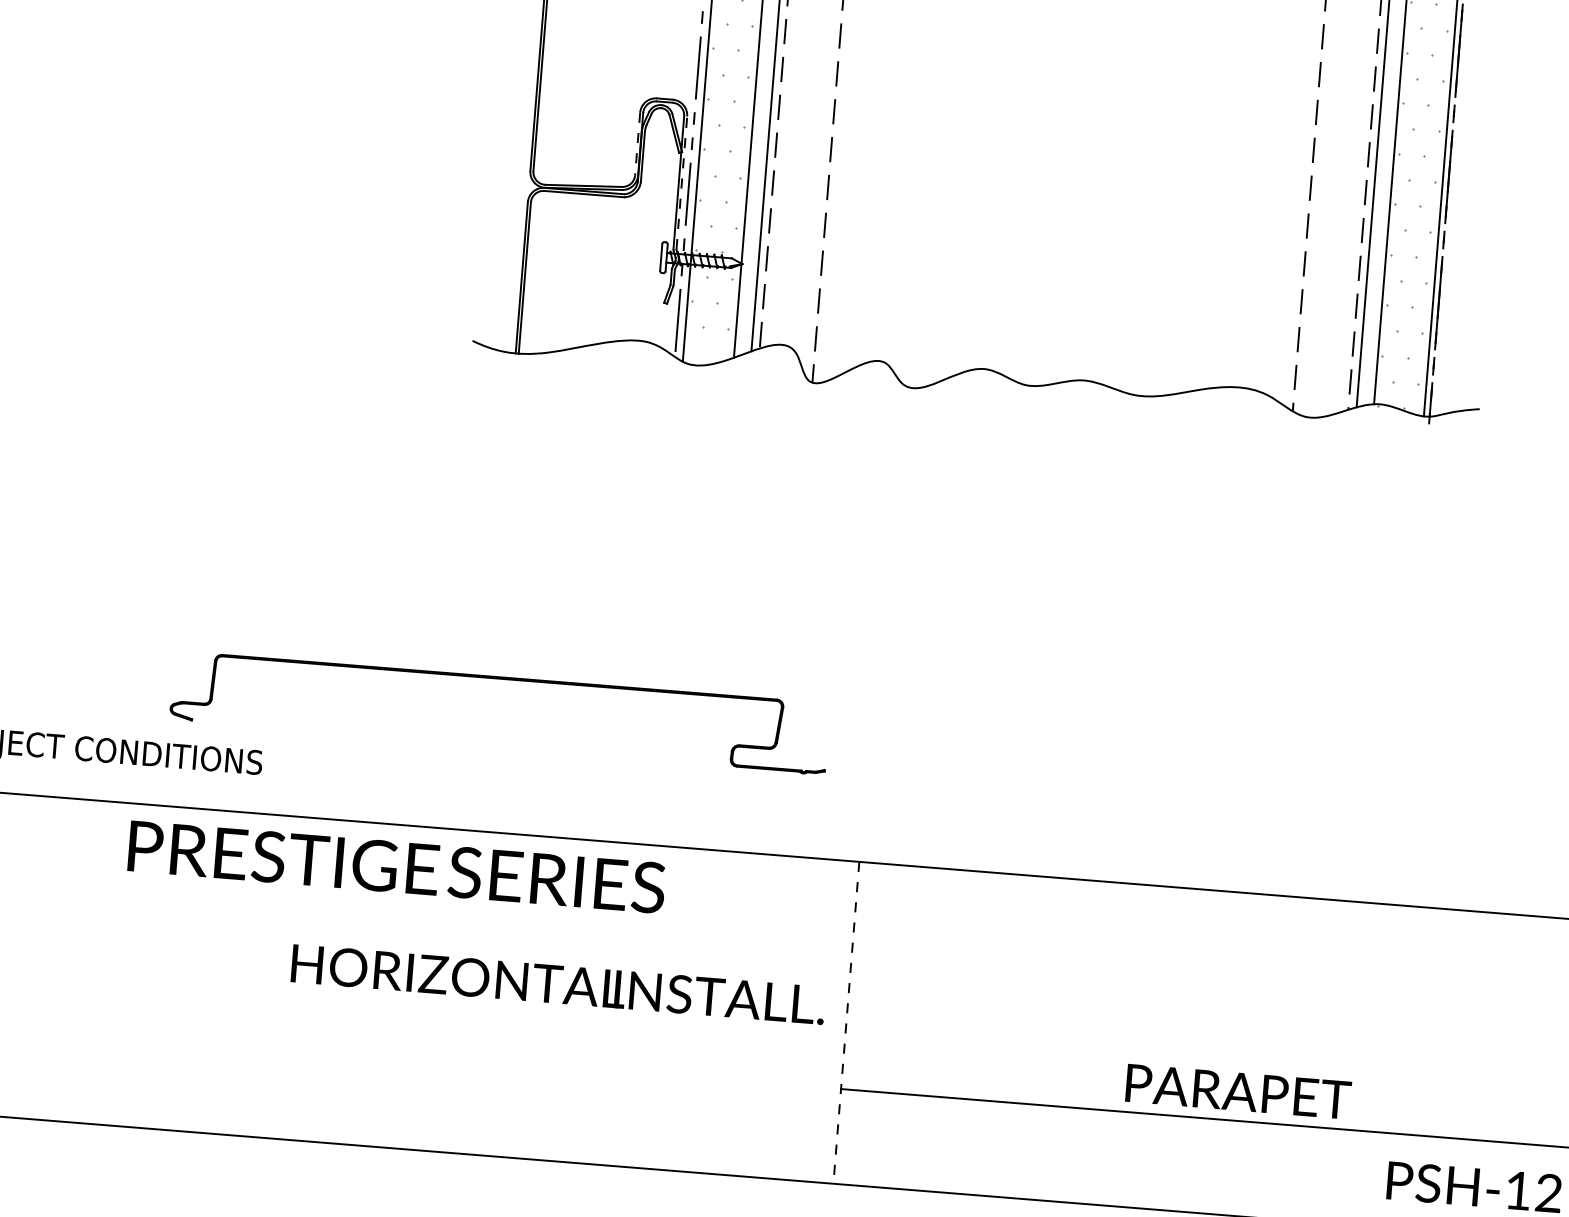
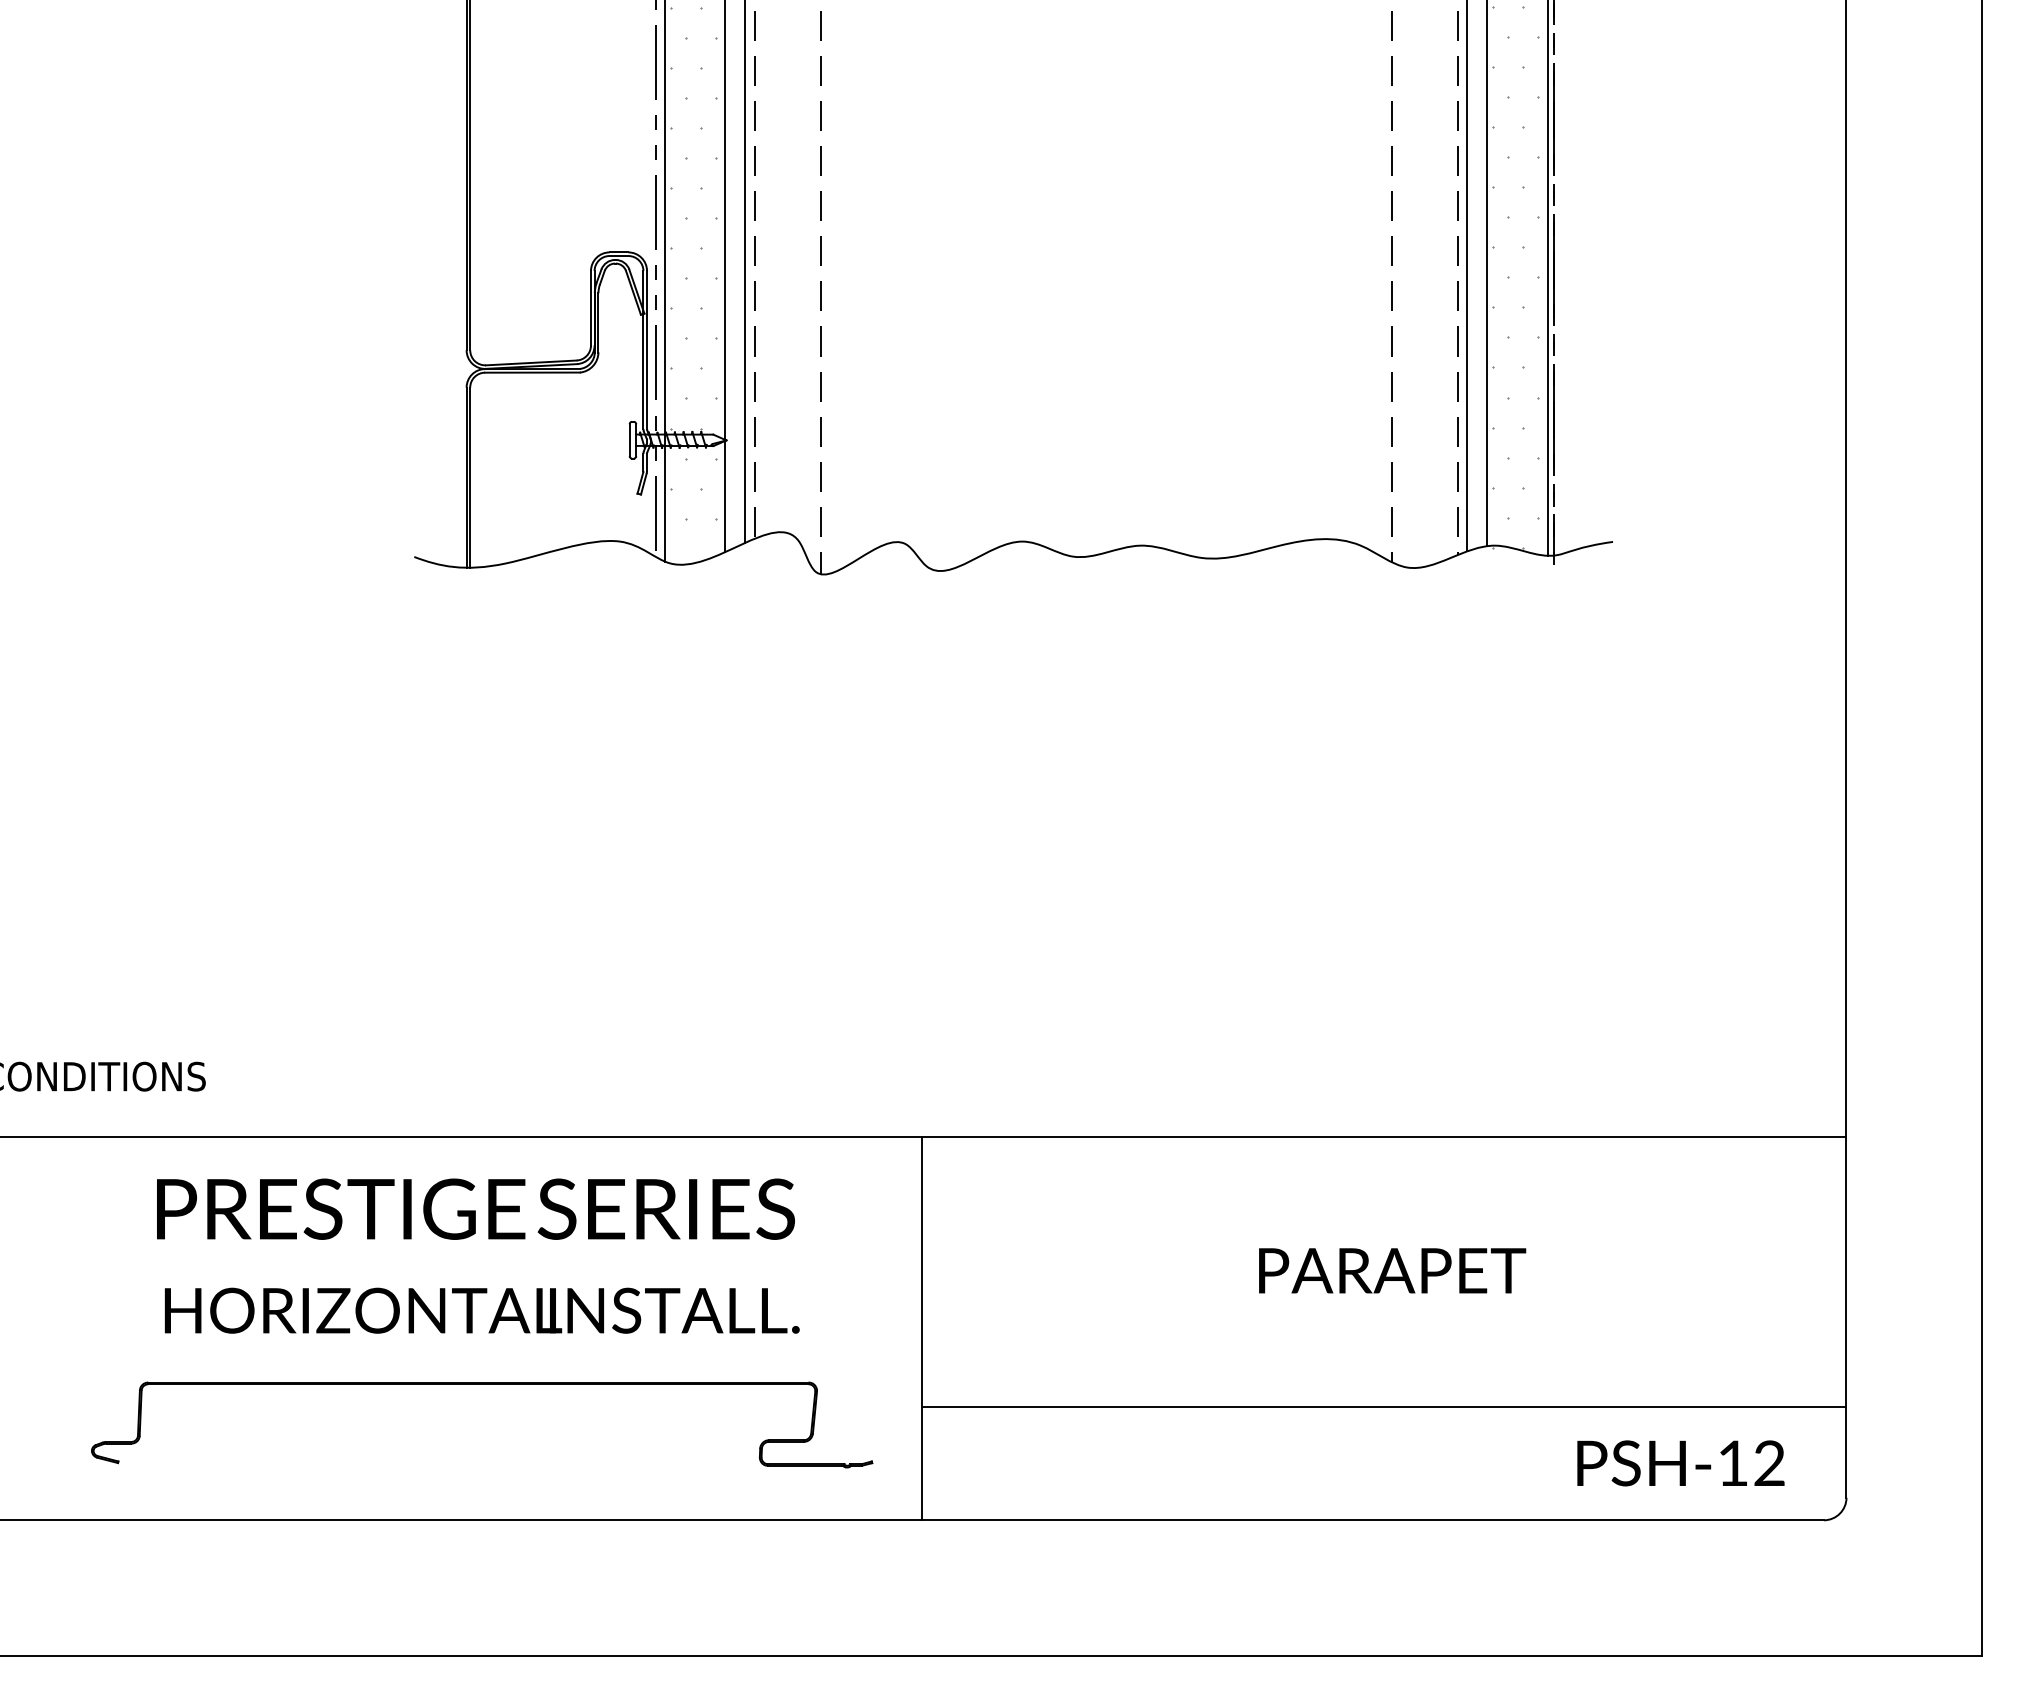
line: (637, 144) -> (590, 308), dashed -> solid
line: (682, 183) -> (647, 350), dashed -> solid
part: (502, 679) -> (482, 1384), moved
text: (396, 866) -> (475, 1208), moved
text: (558, 984) -> (482, 1310), moved
line: (846, 1022) -> (921, 1328), dashed -> solid
text: (1238, 1091) -> (1392, 1270), moved

